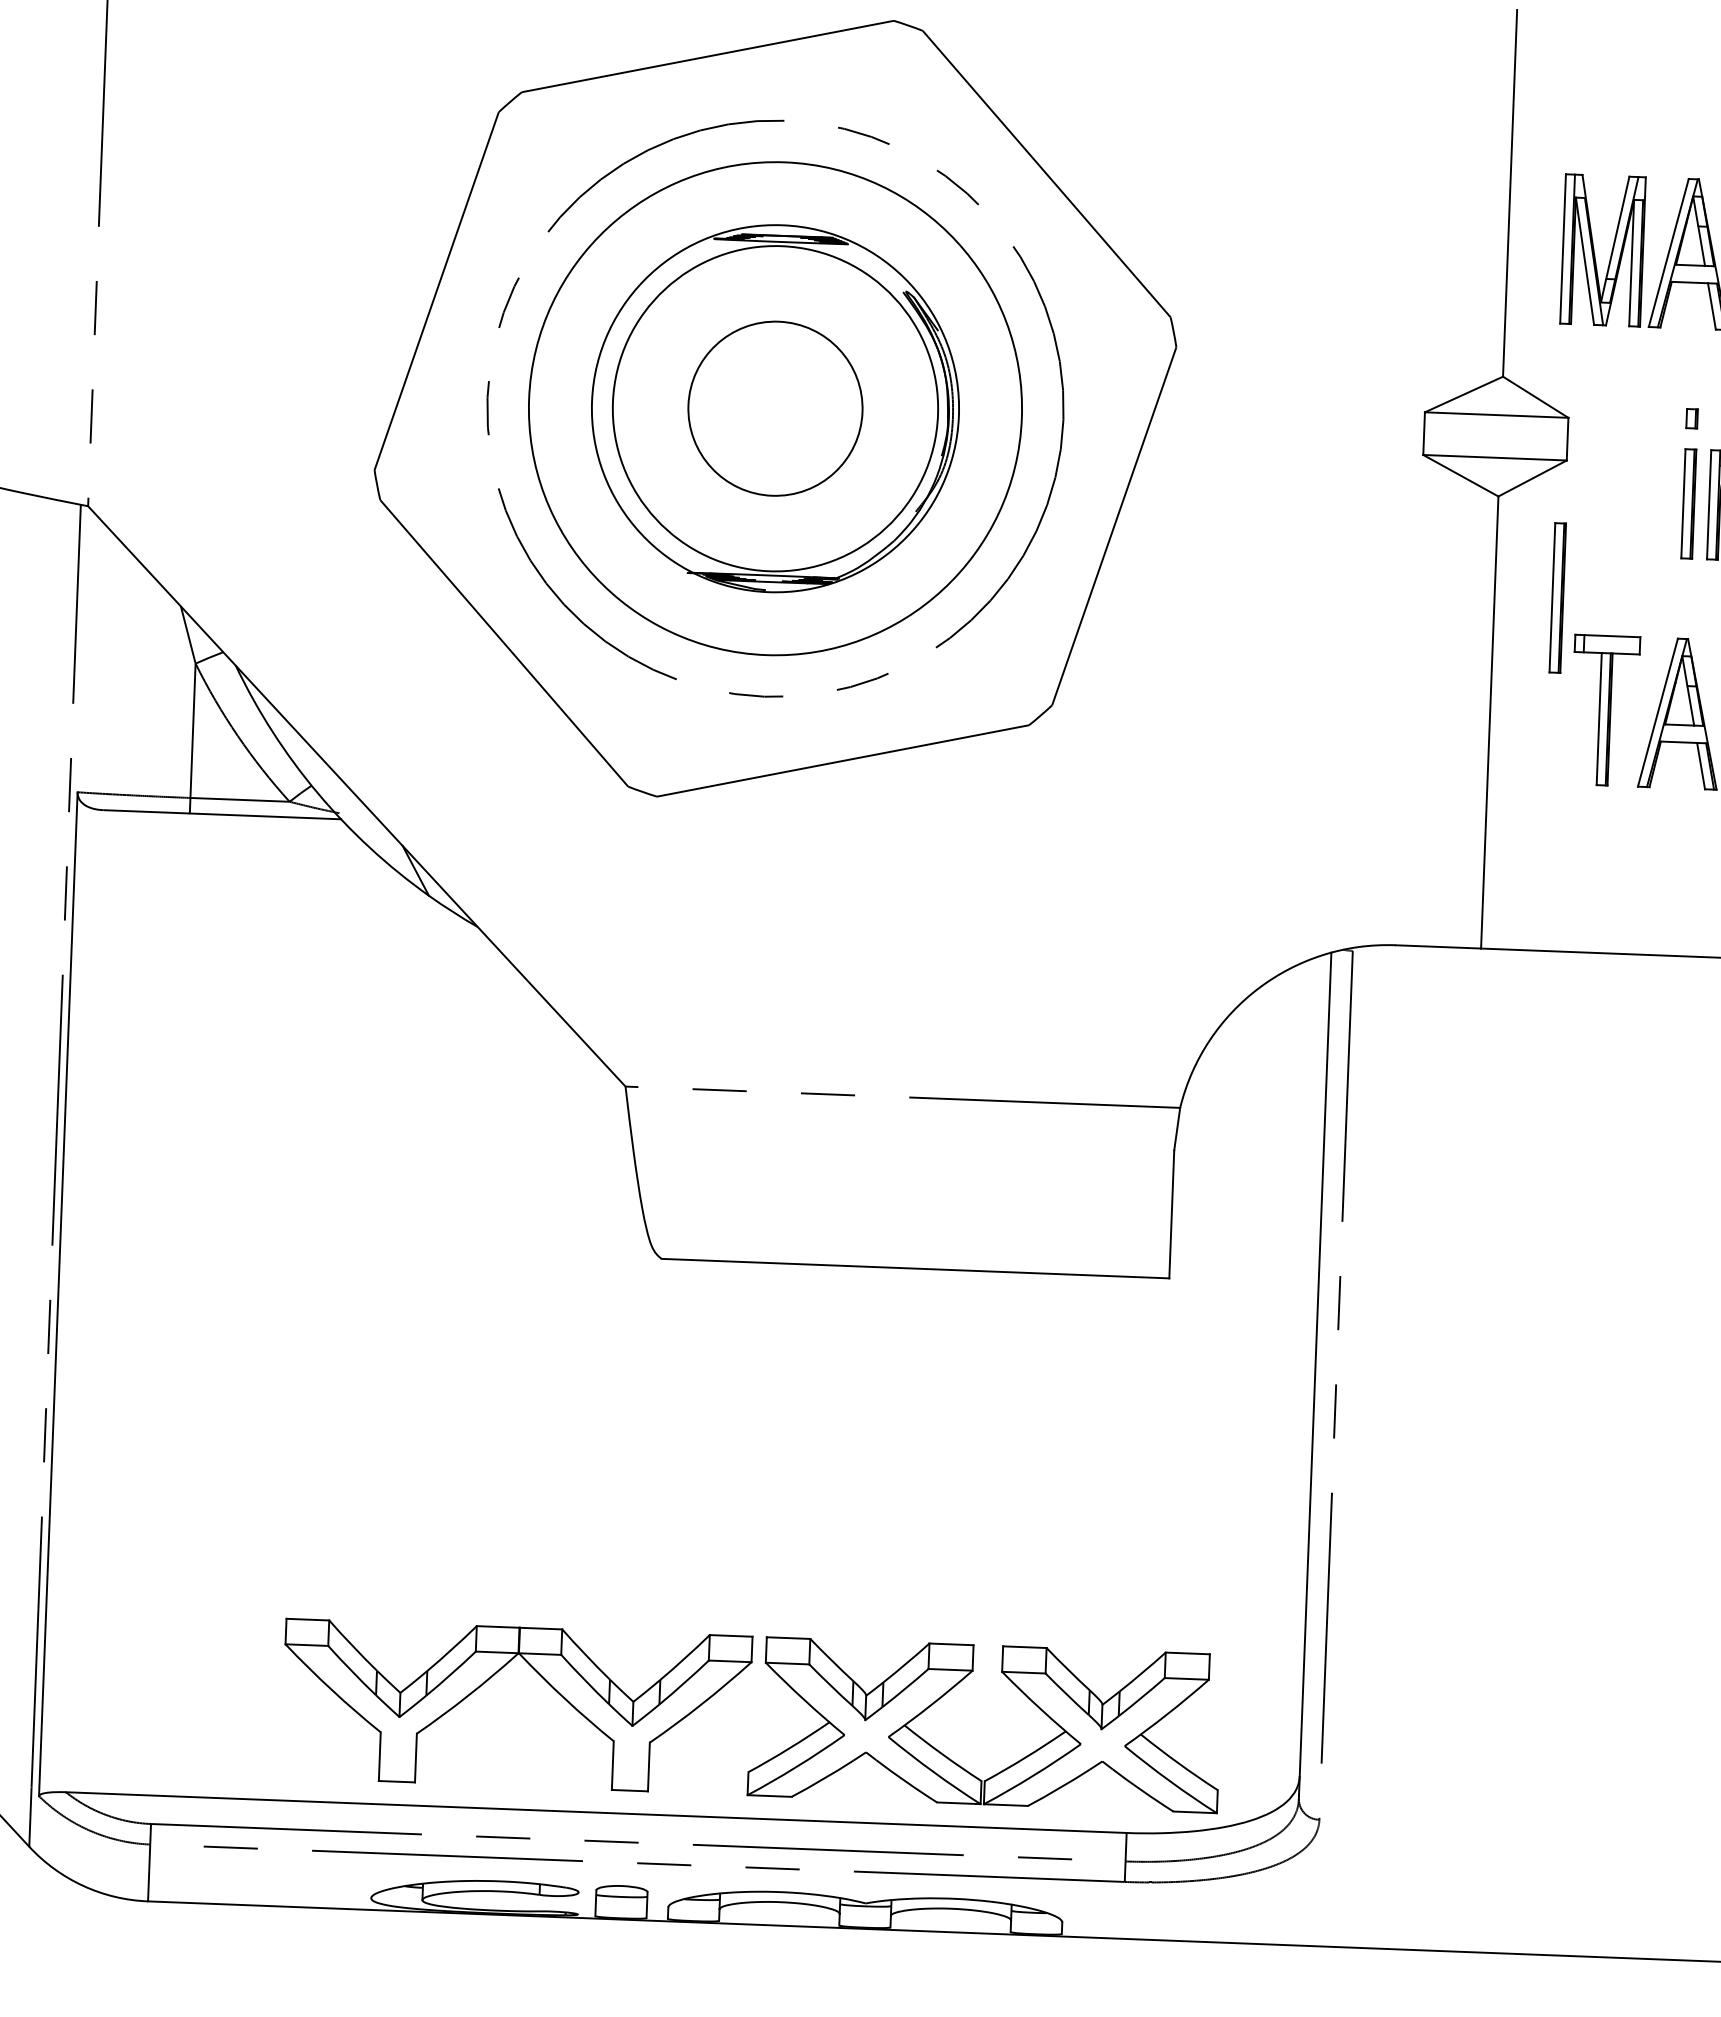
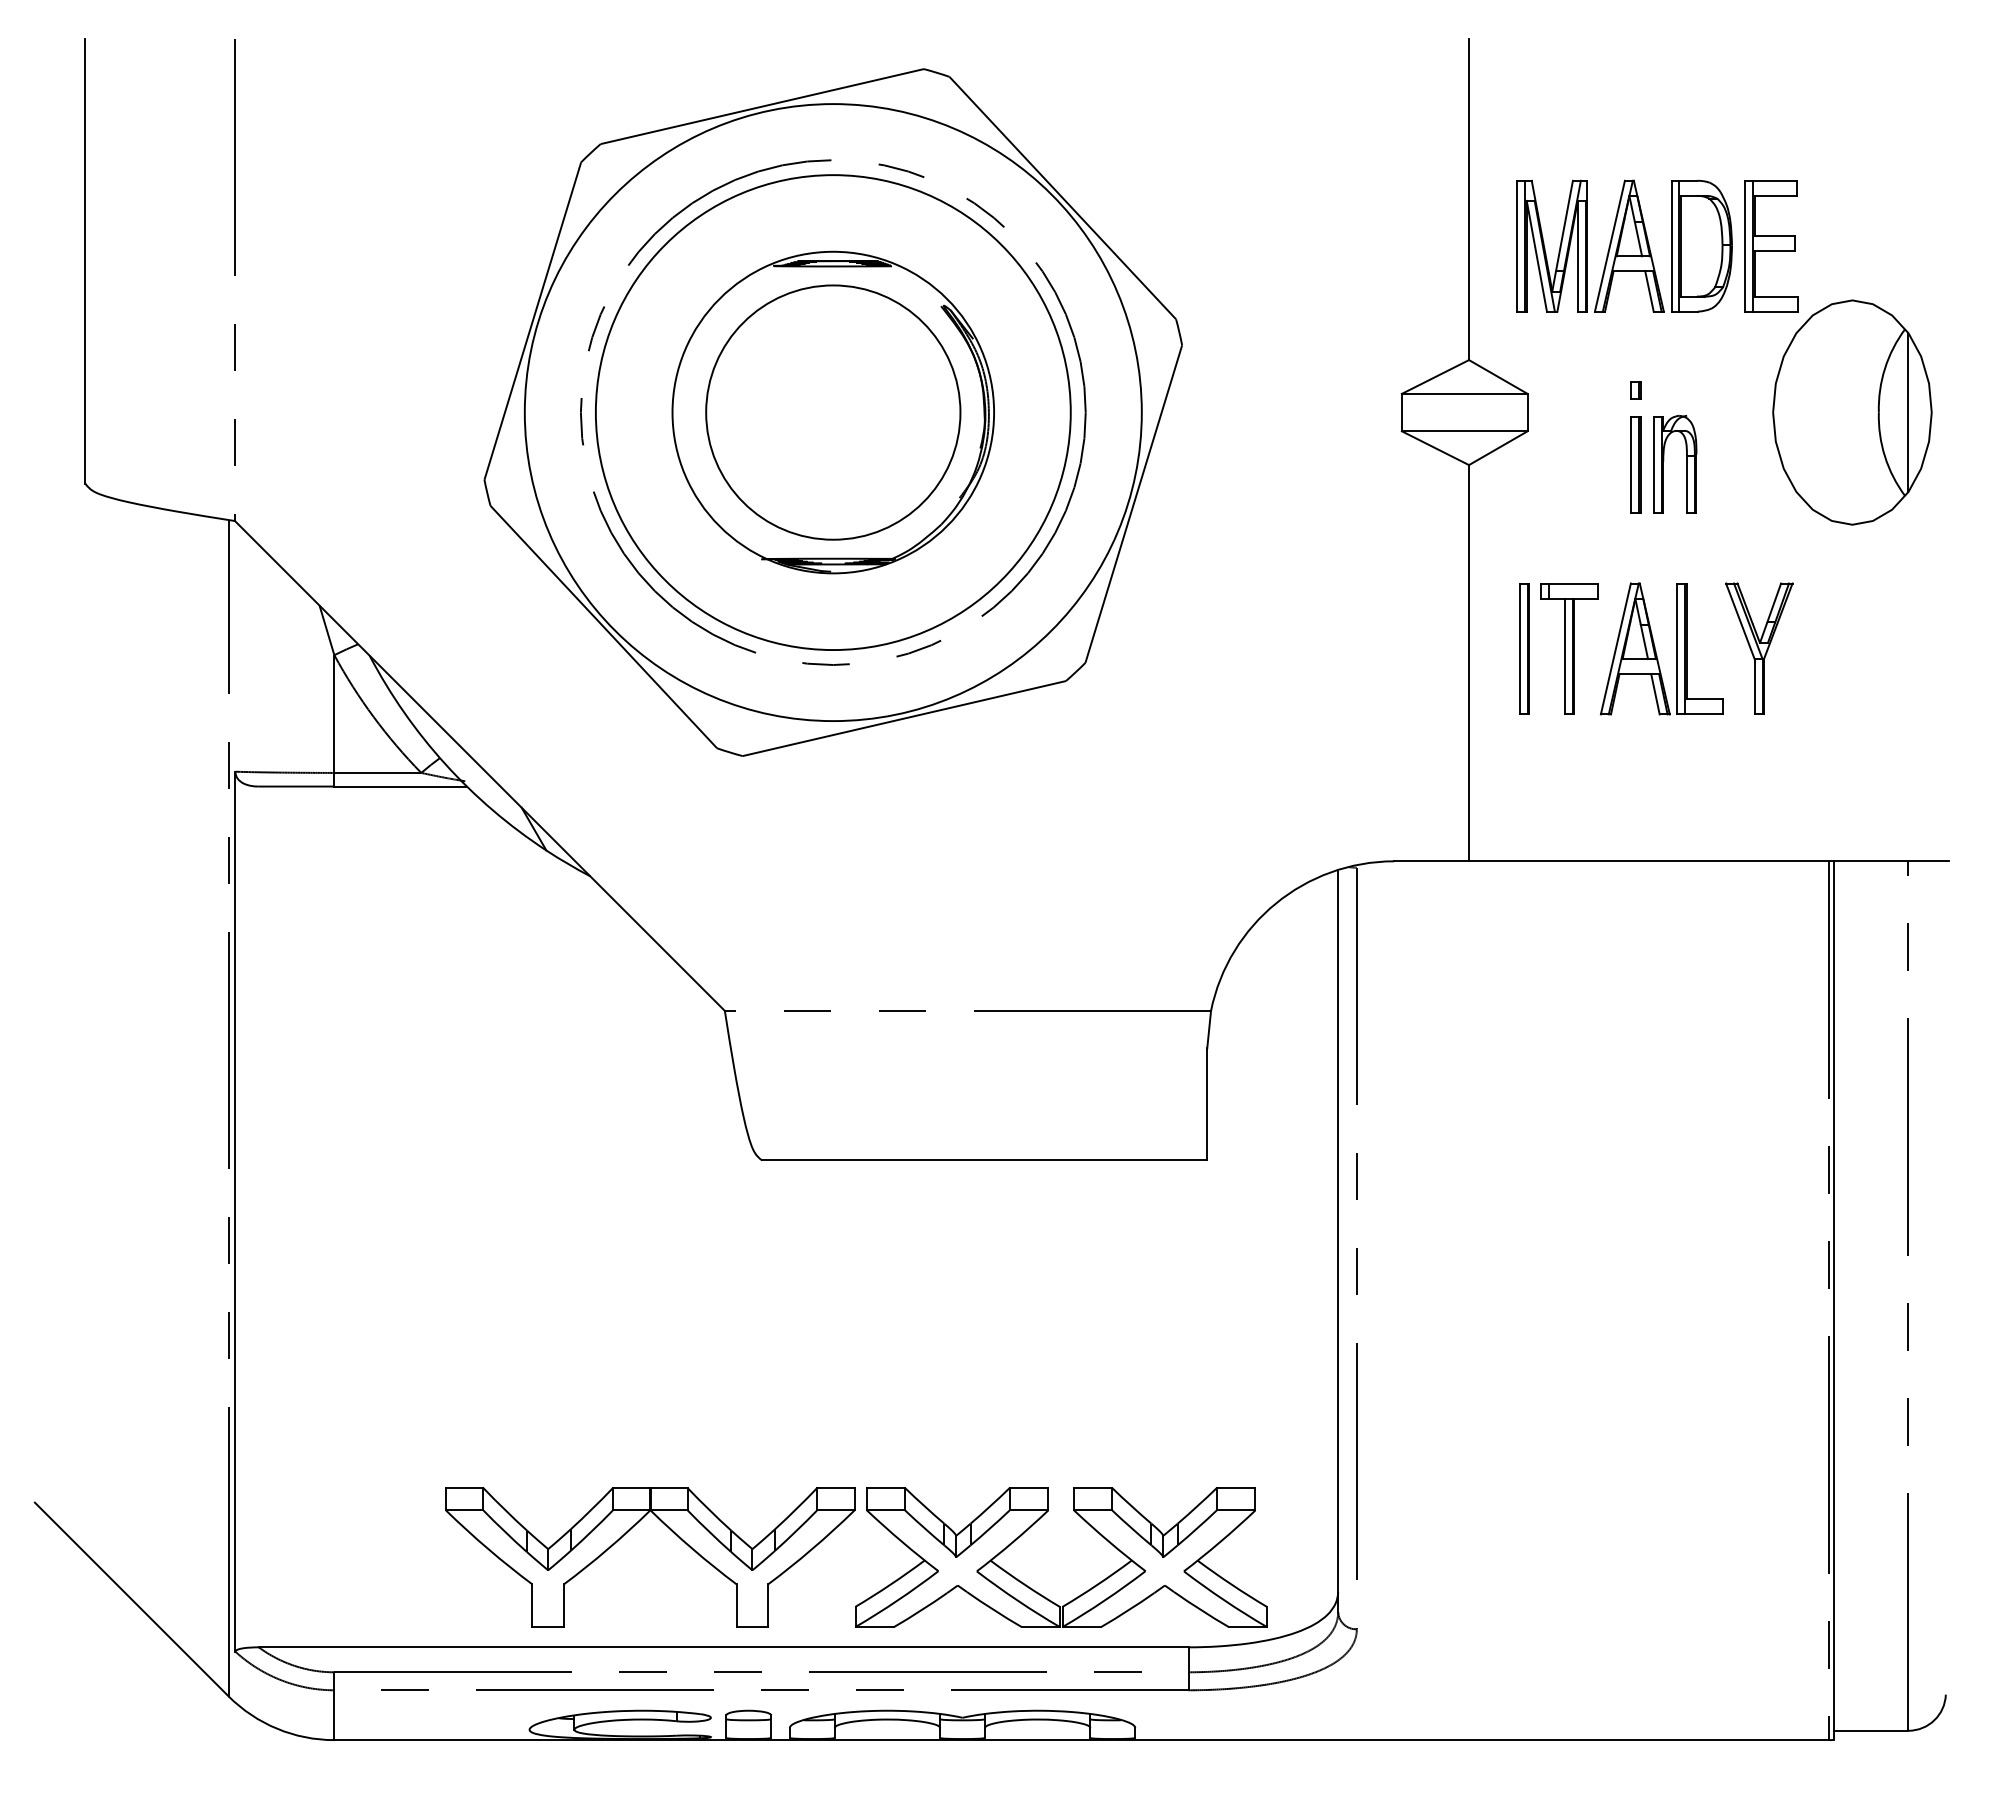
circle: (774, 408) -> (832, 412), size x1.43
circle: (774, 408) -> (832, 412), size x1.67
circle: (775, 408) -> (833, 412), size x1.67
part: (1557, 597) -> (1524, 648), moved

